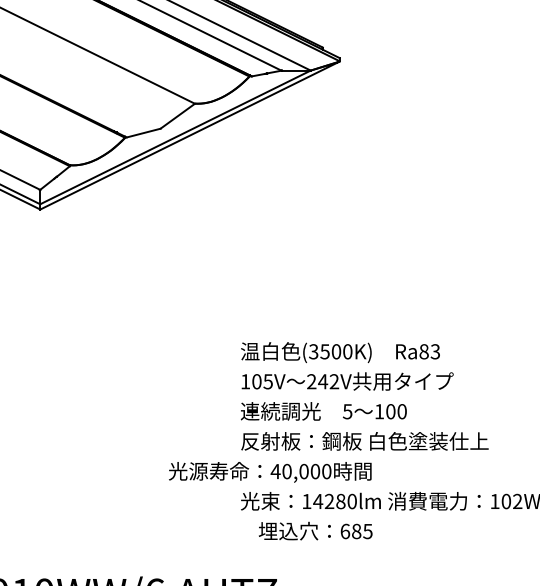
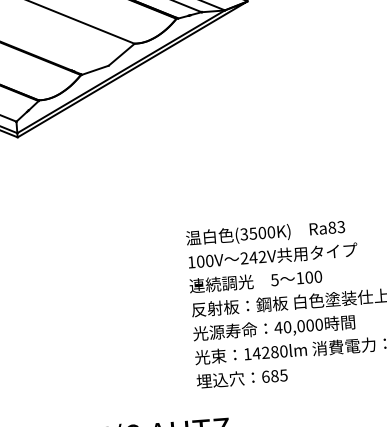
text: (267, 381) -> (209, 260), 105V -> 100V
text: (270, 472) -> (274, 328), moved
text: (315, 530) -> (241, 377), moved

